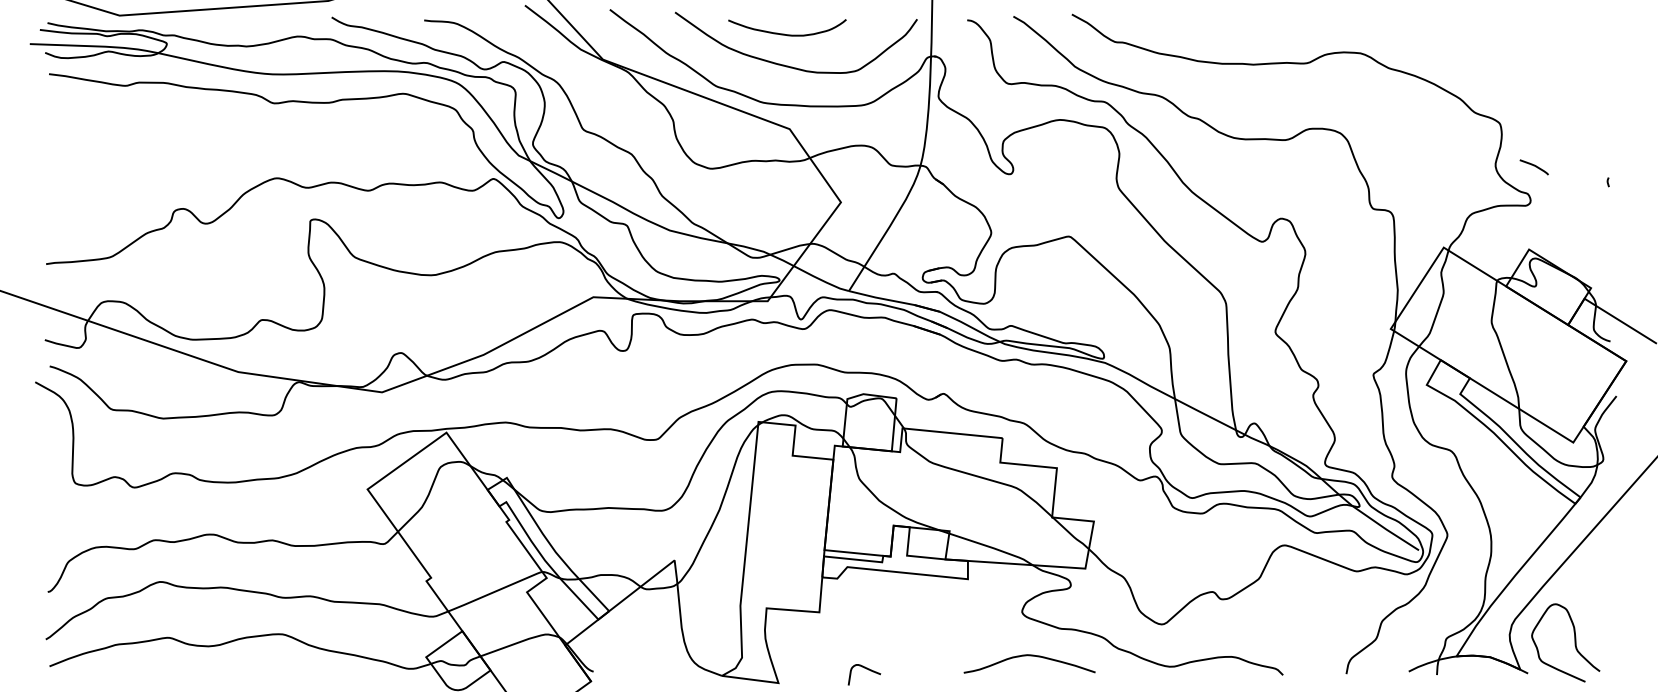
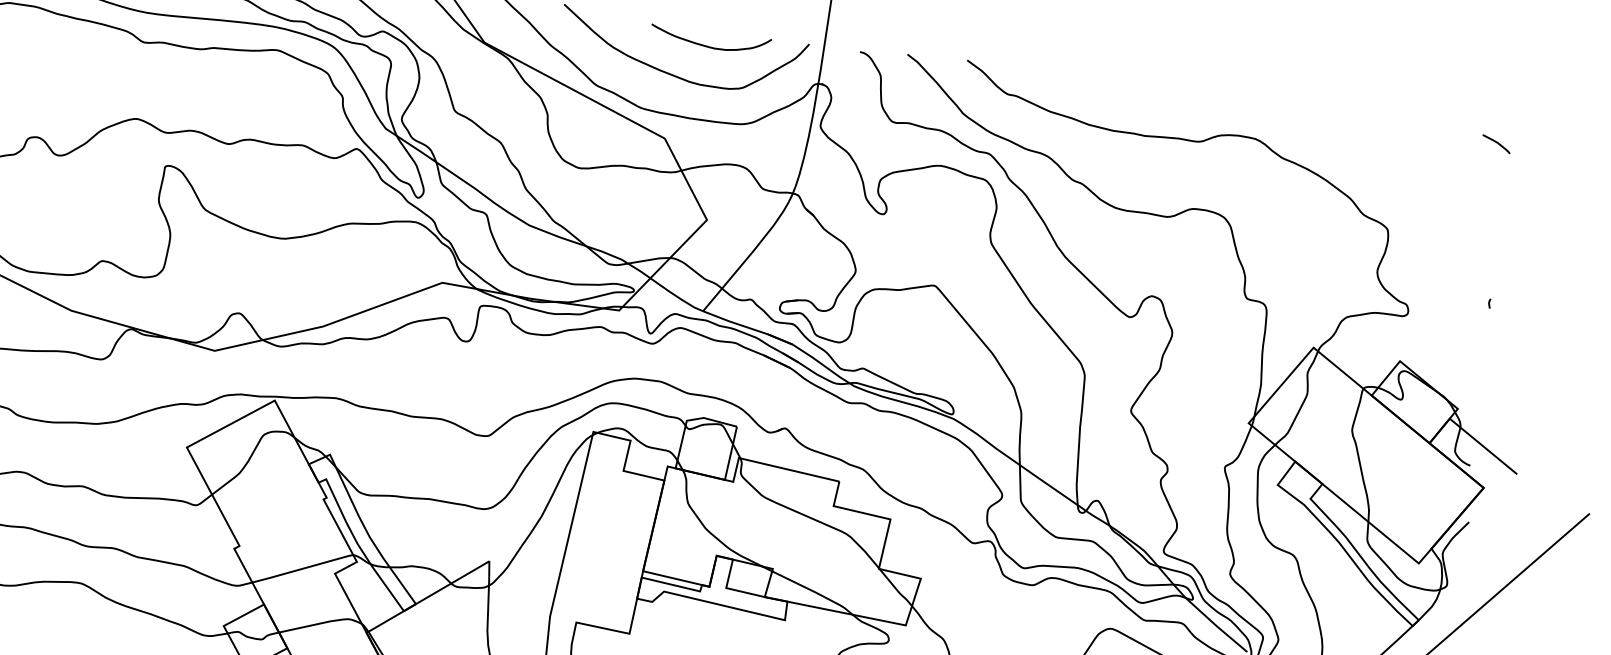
curve: (784, 33) -> (707, 45), moved
curve: (1533, 166) -> (1495, 143), moved

